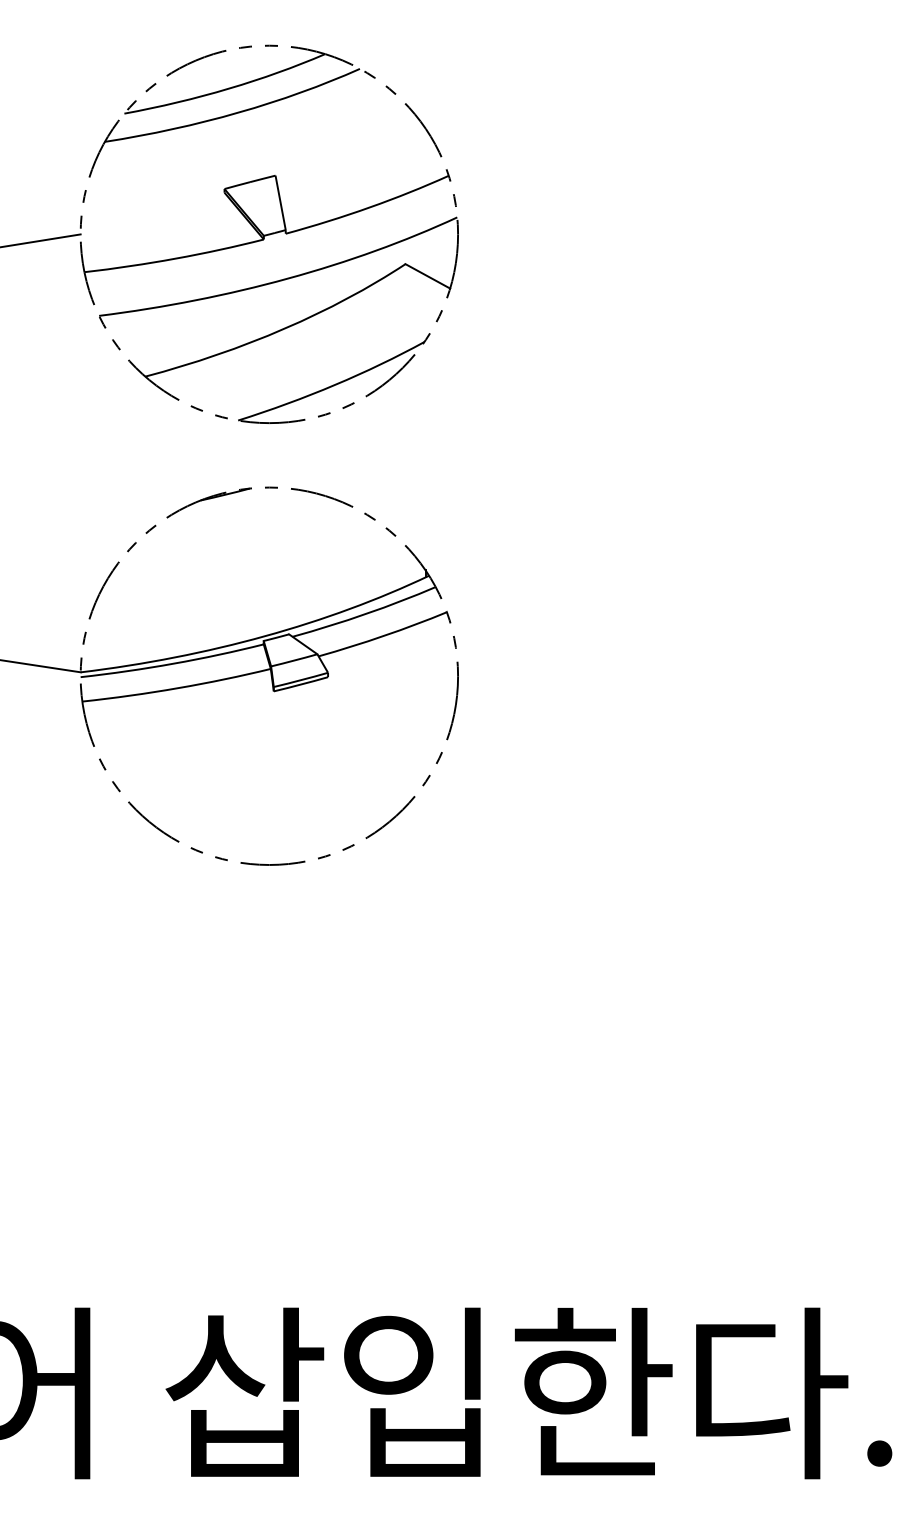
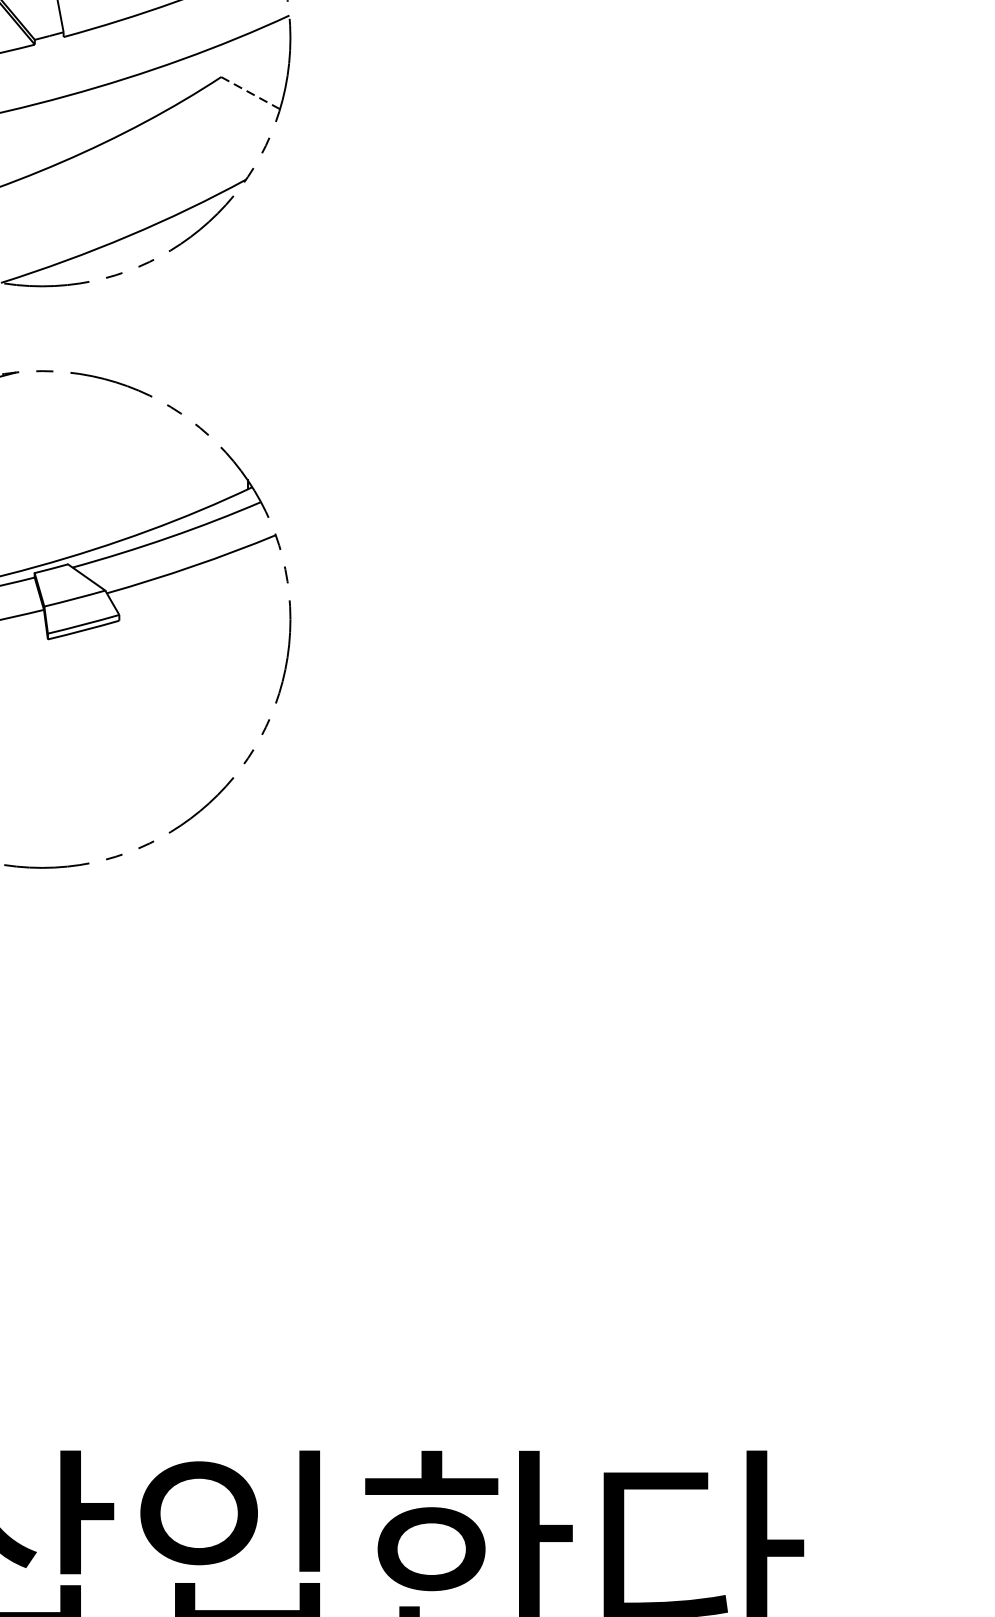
line: (428, 276) -> (251, 93), solid -> dashed

